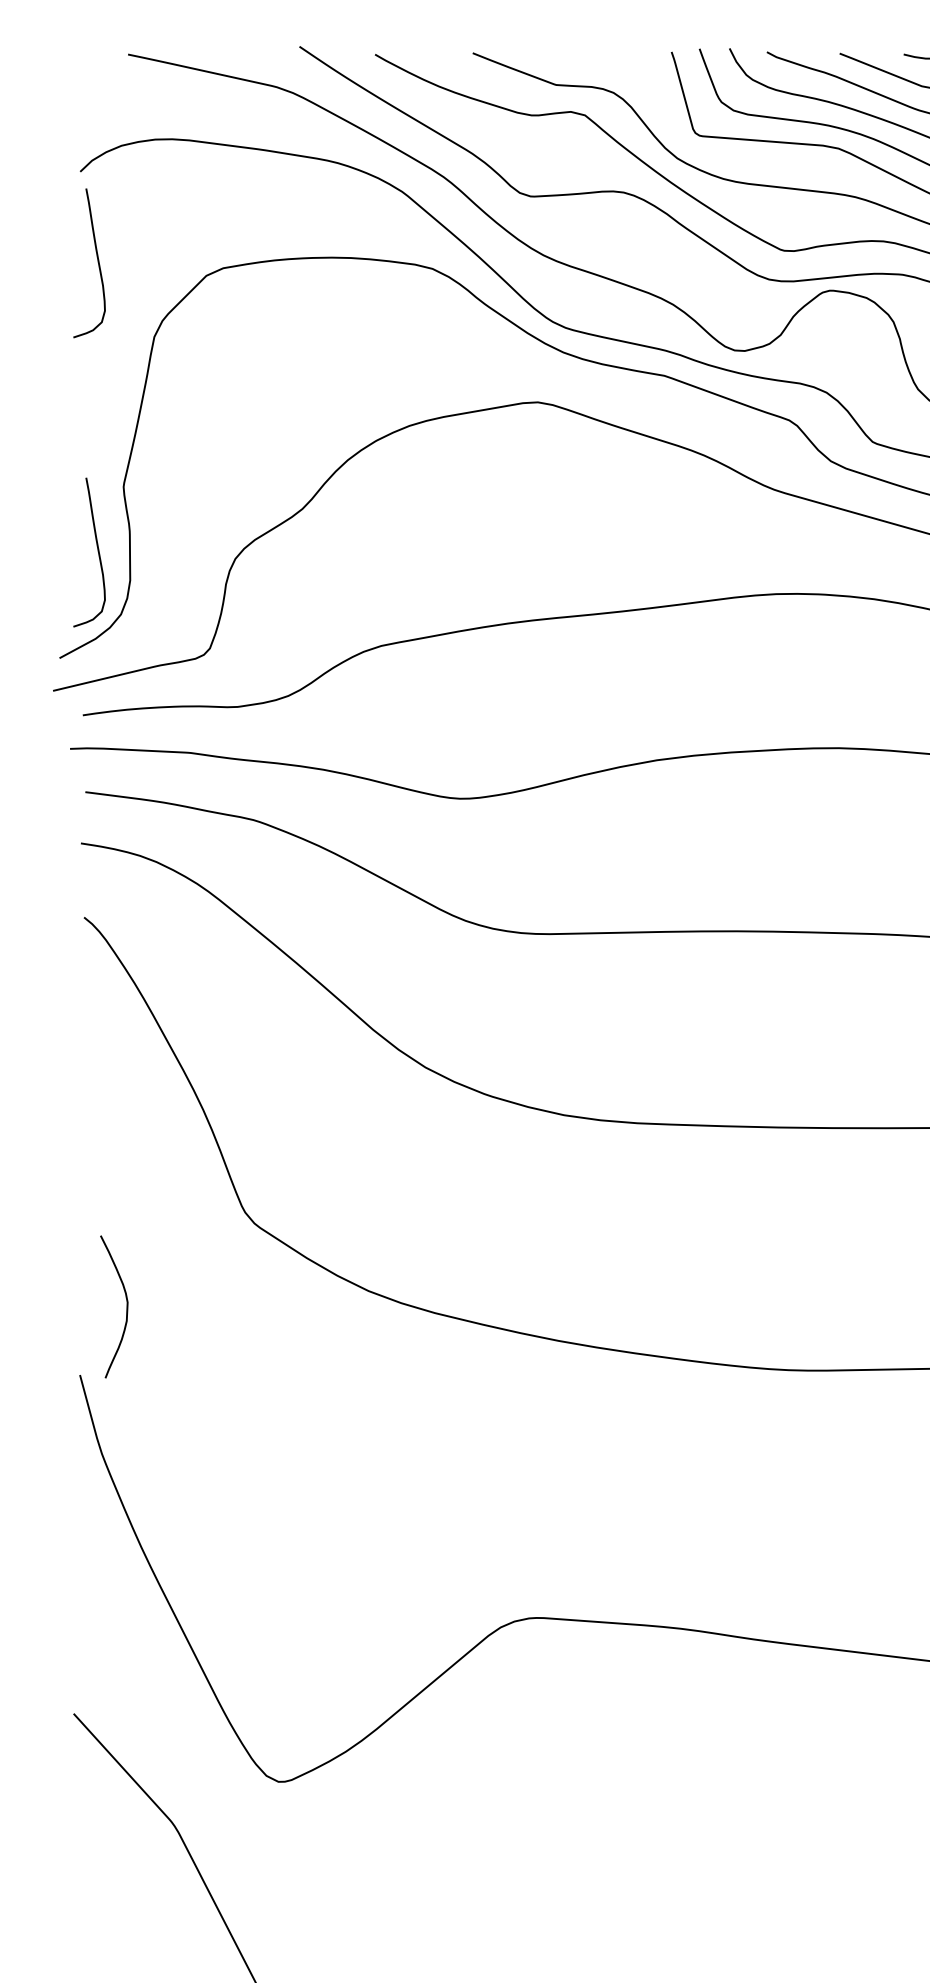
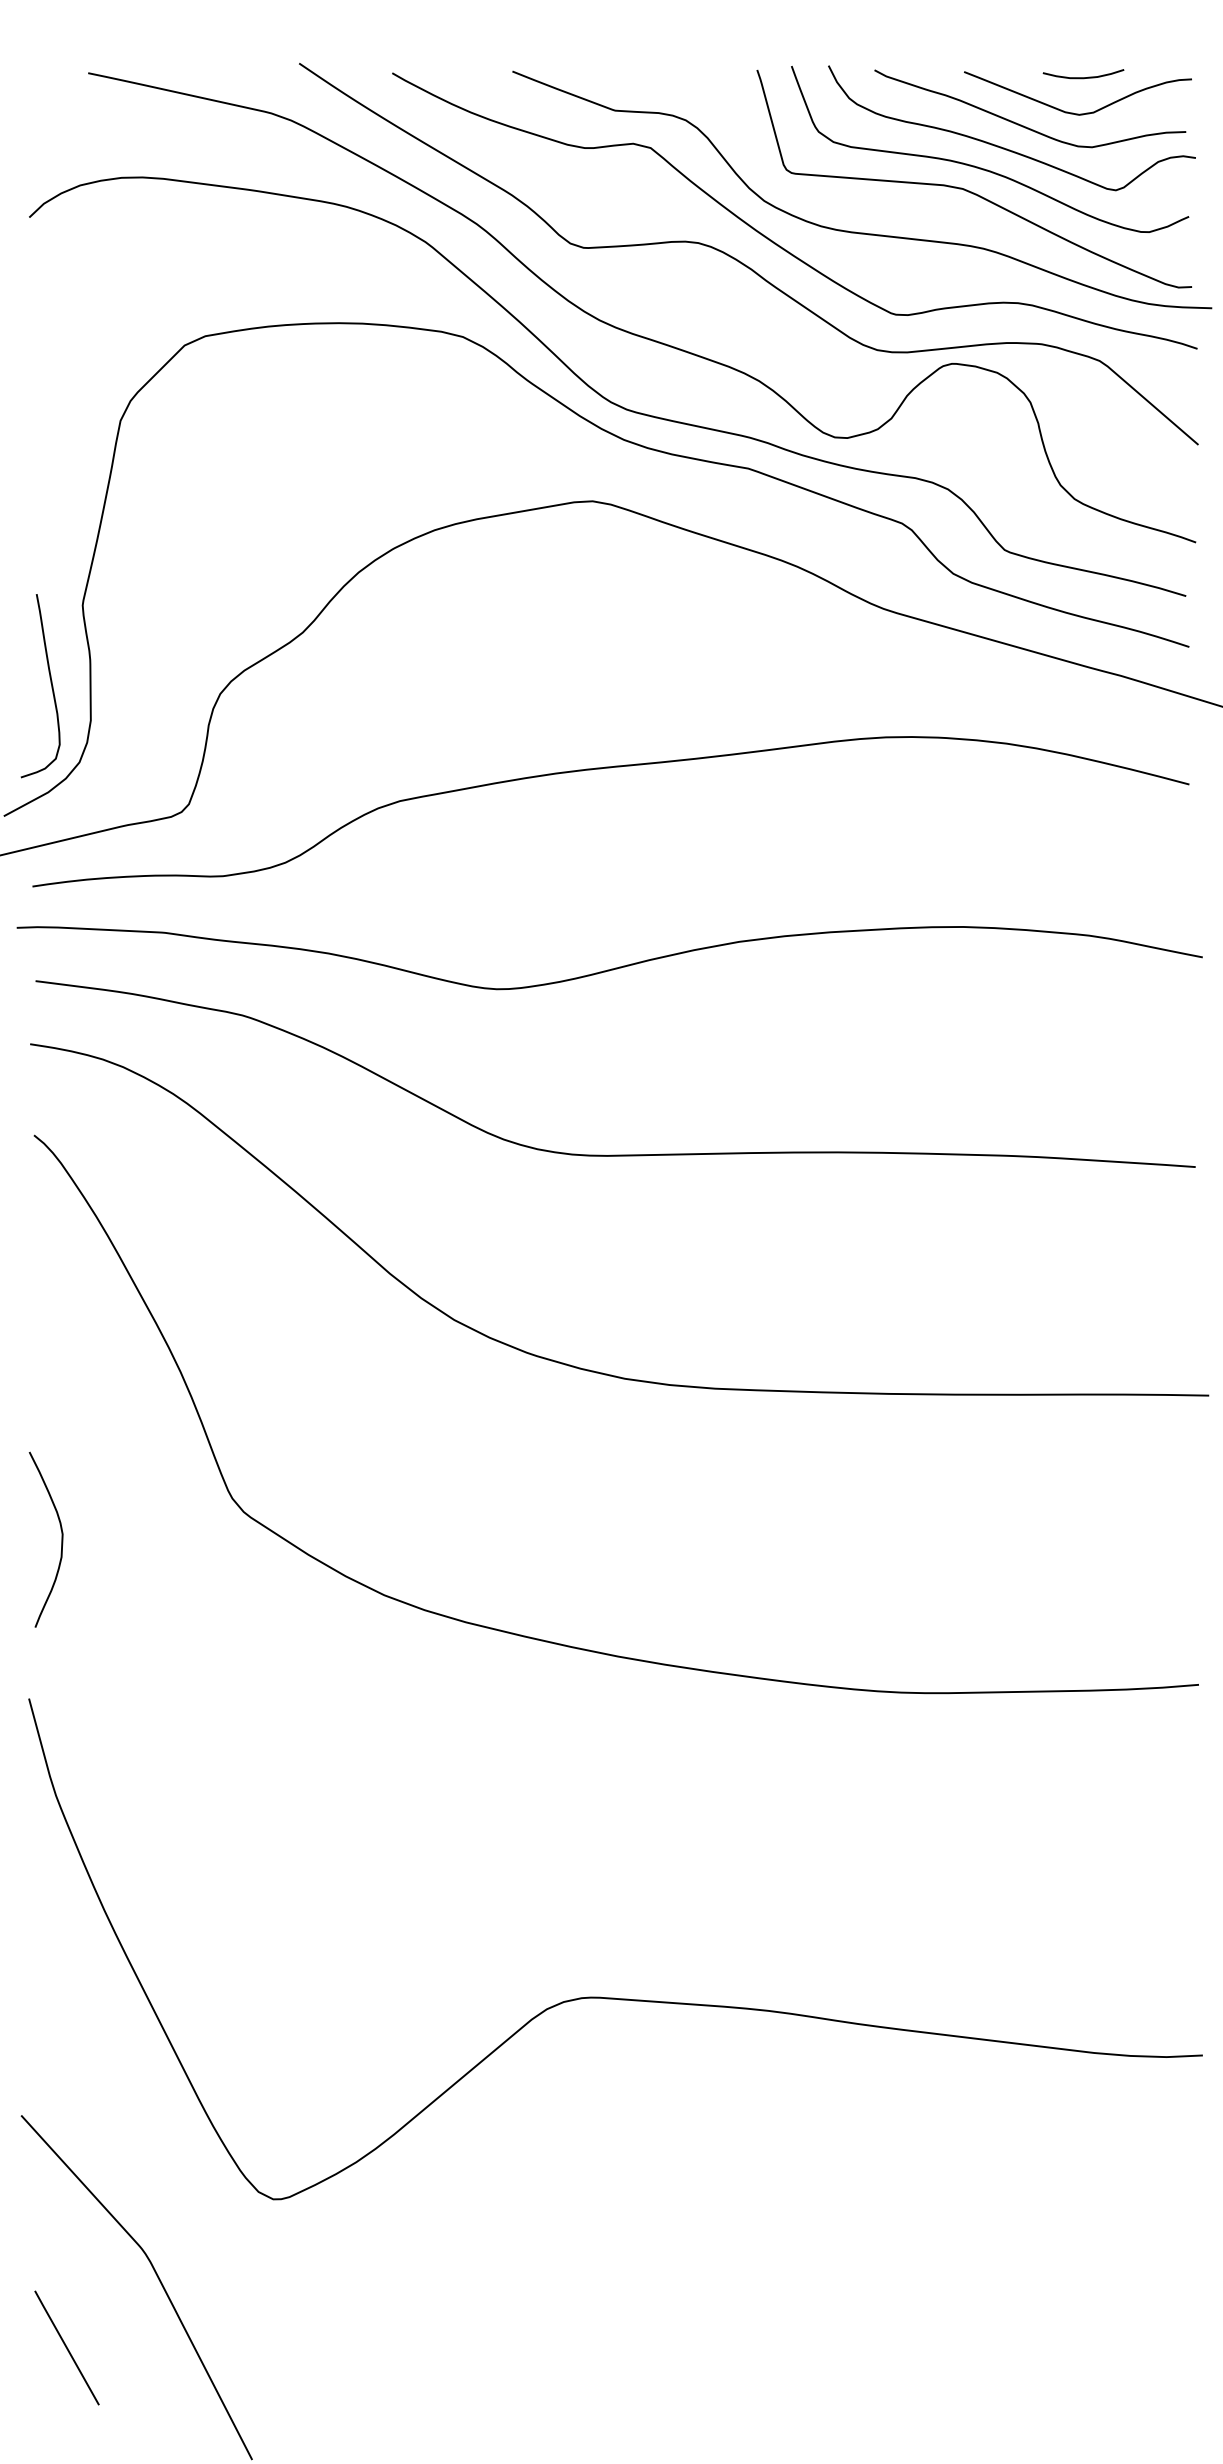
curve: (97, 261) -> (50, 327), removed
curve: (126, 1306) -> (61, 1539), moved
line: (110, 1902) -> (66, 2347), added

